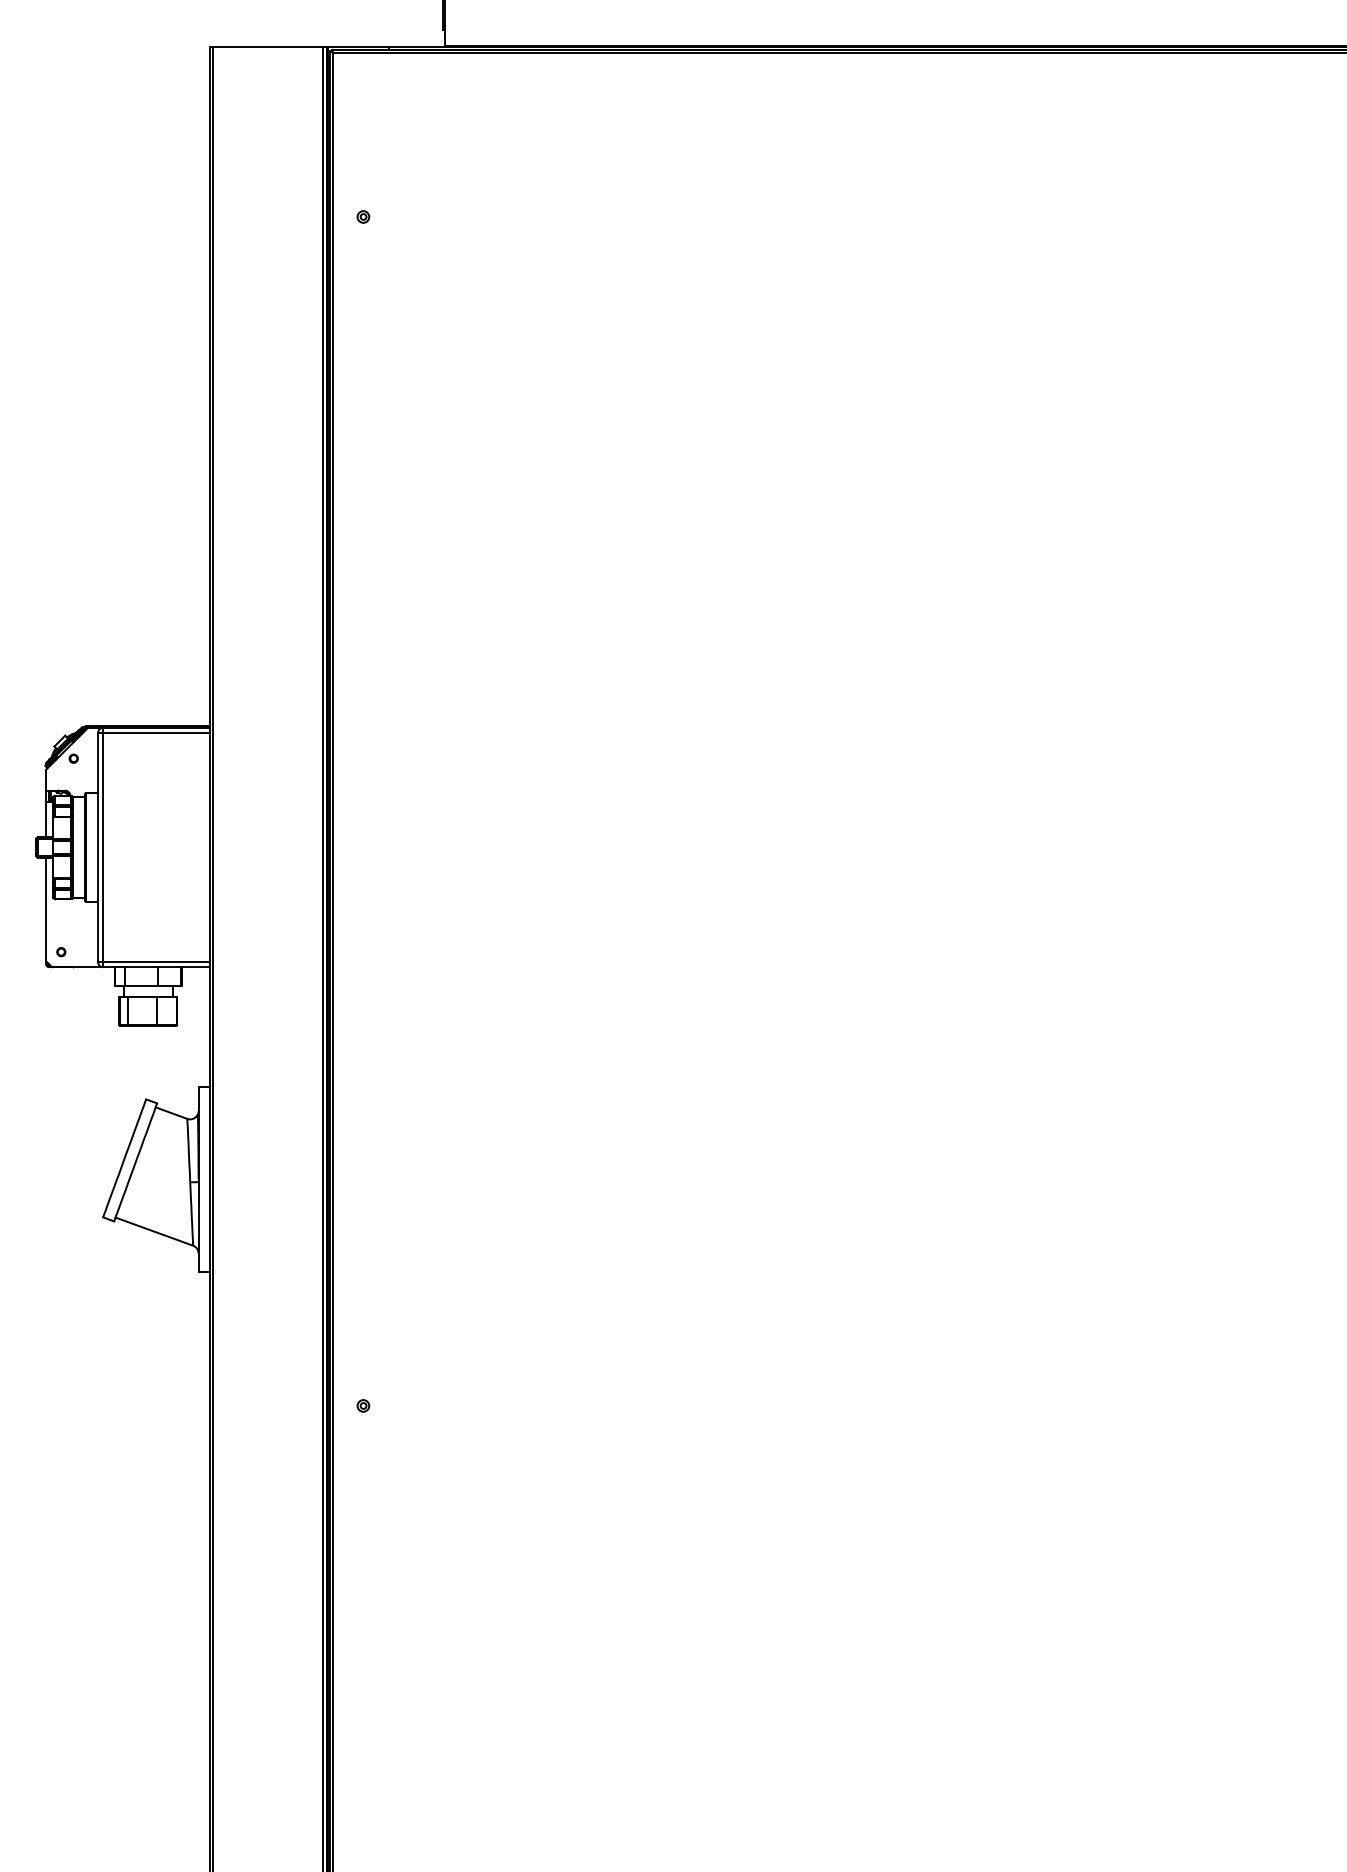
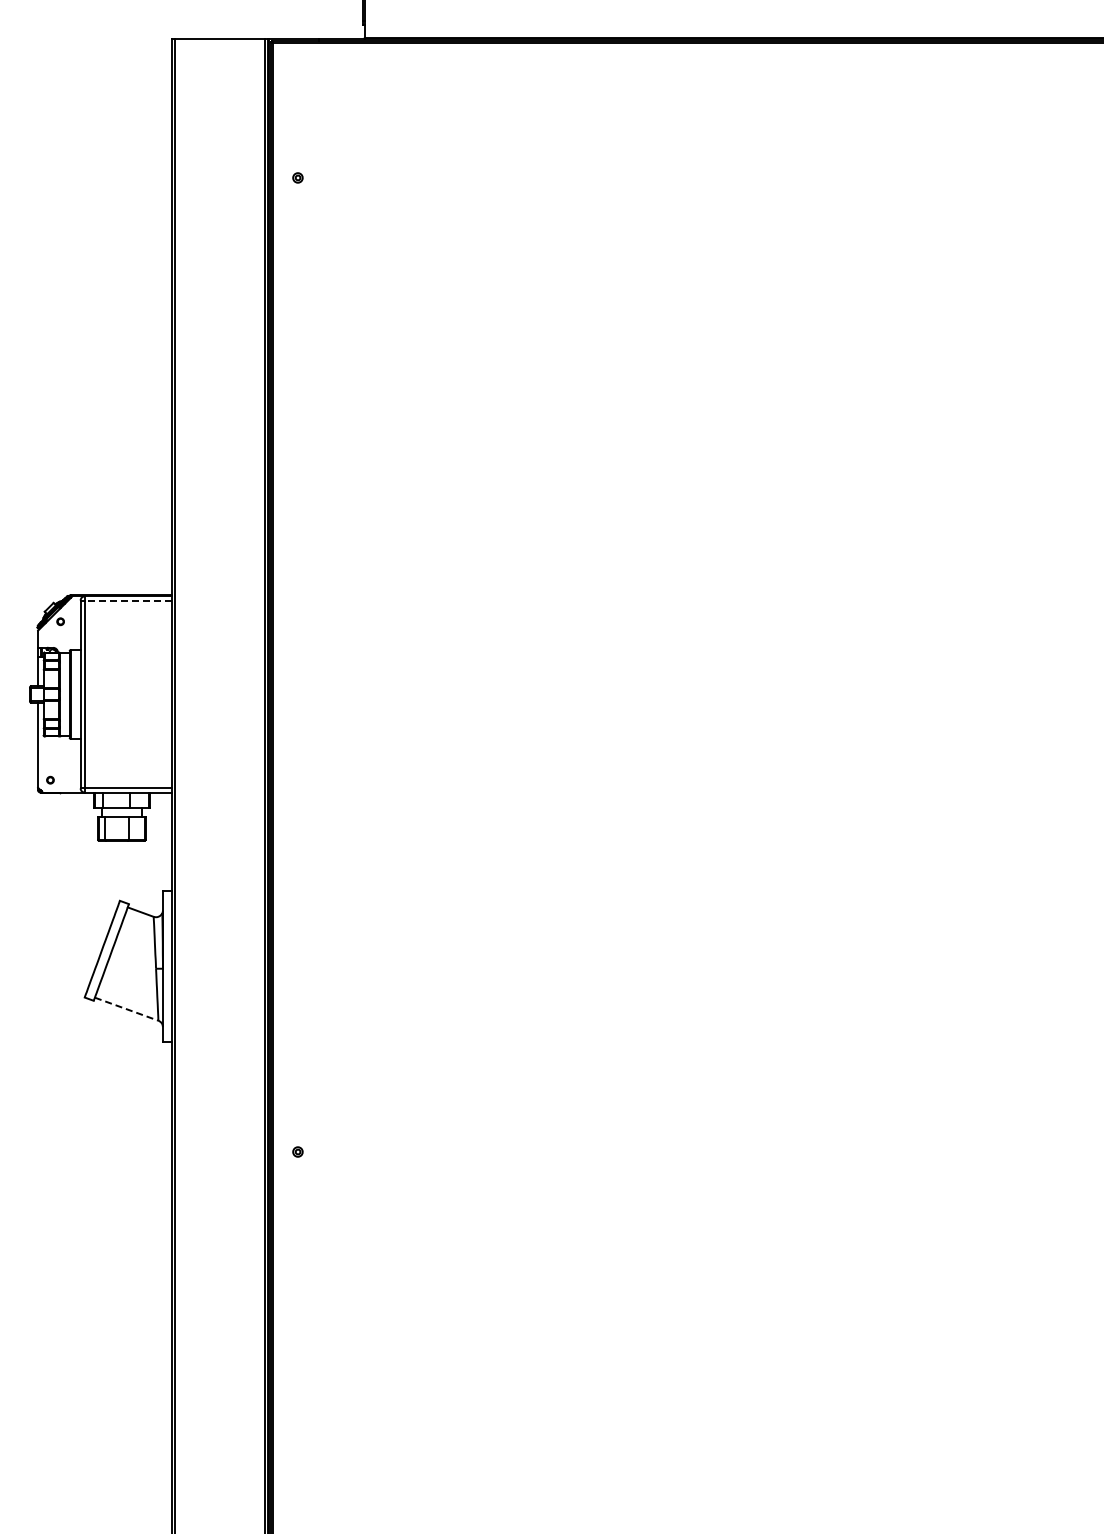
line: (156, 732) -> (128, 600), solid -> dashed
line: (154, 1231) -> (126, 1009), solid -> dashed

